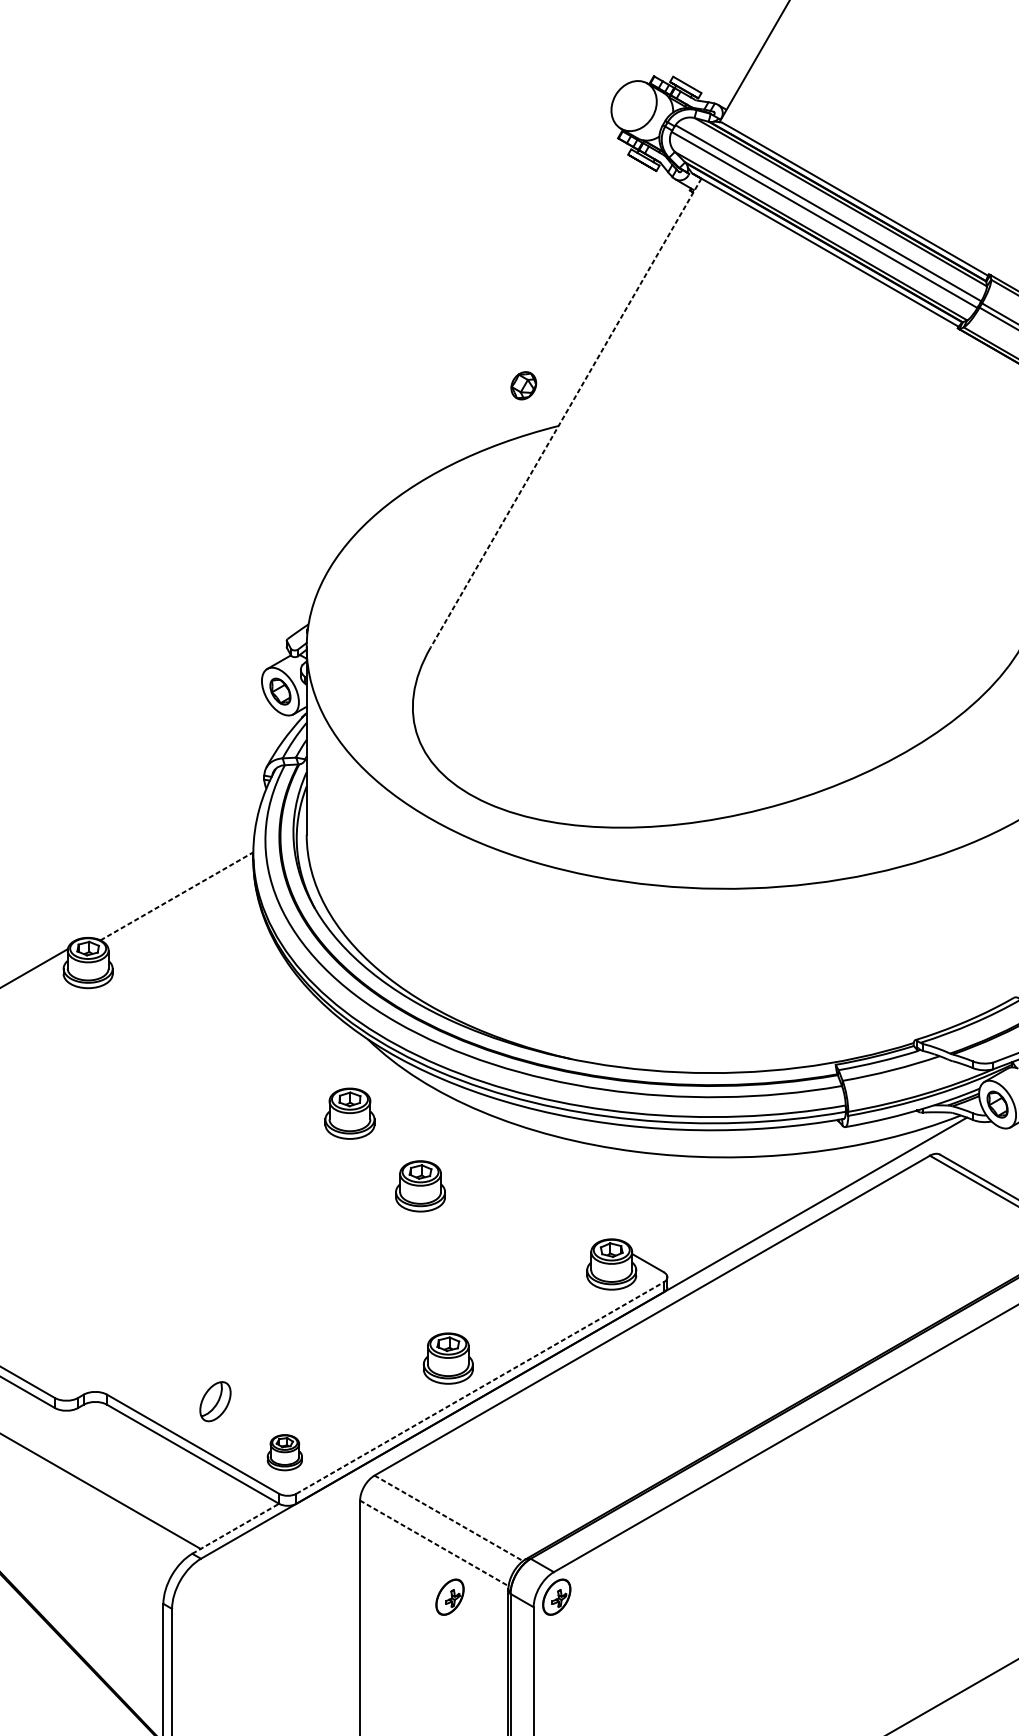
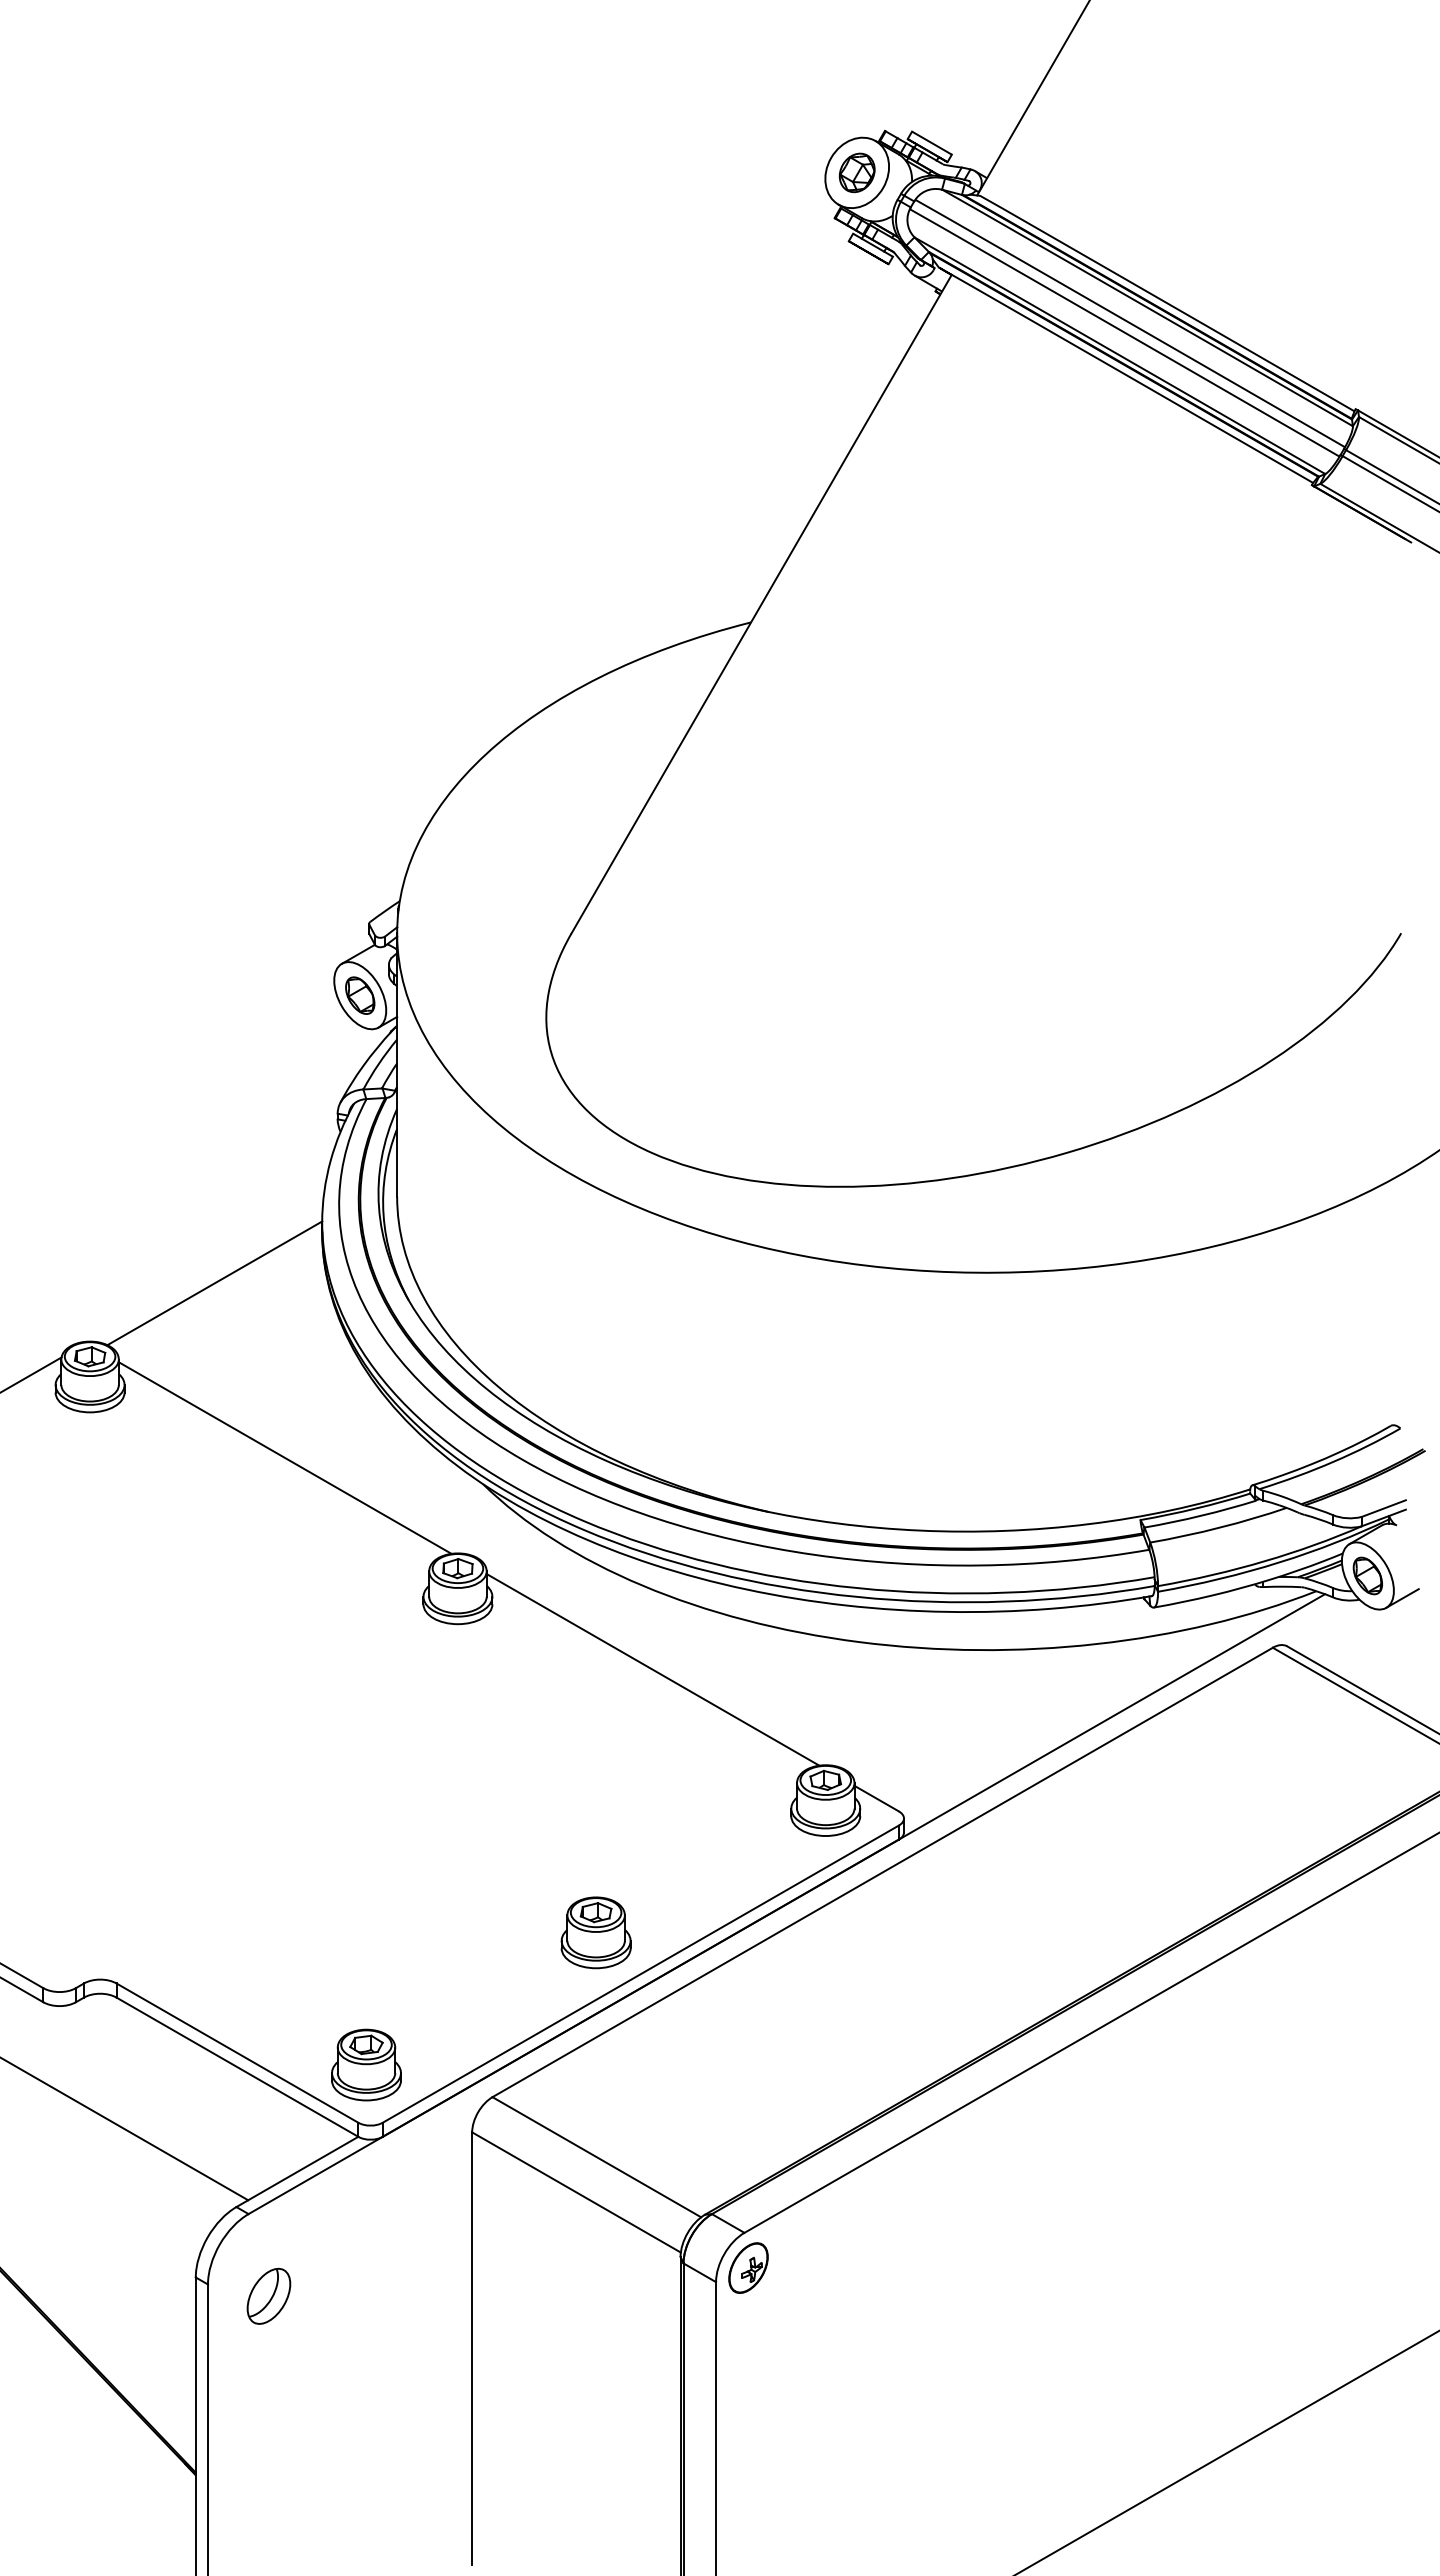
part: (523, 385) -> (856, 172), moved
line: (566, 413) -> (761, 604), dashed -> solid
line: (176, 896) -> (214, 1283), dashed -> solid
line: (226, 1020) -> (284, 1457), added
line: (488, 1171) -> (652, 1669), added
part: (420, 1186) -> (556, 1690), removed
line: (479, 1388) -> (640, 1974), dashed -> solid
part: (215, 1401) -> (268, 2295), moved
part: (284, 1452) -> (366, 2064), size x1.43
line: (449, 1518) -> (597, 2157), dashed -> solid
line: (235, 1528) -> (297, 2171), dashed -> solid
line: (434, 1543) -> (576, 2192), dashed -> solid
part: (450, 1596) -> (598, 2267), removed

